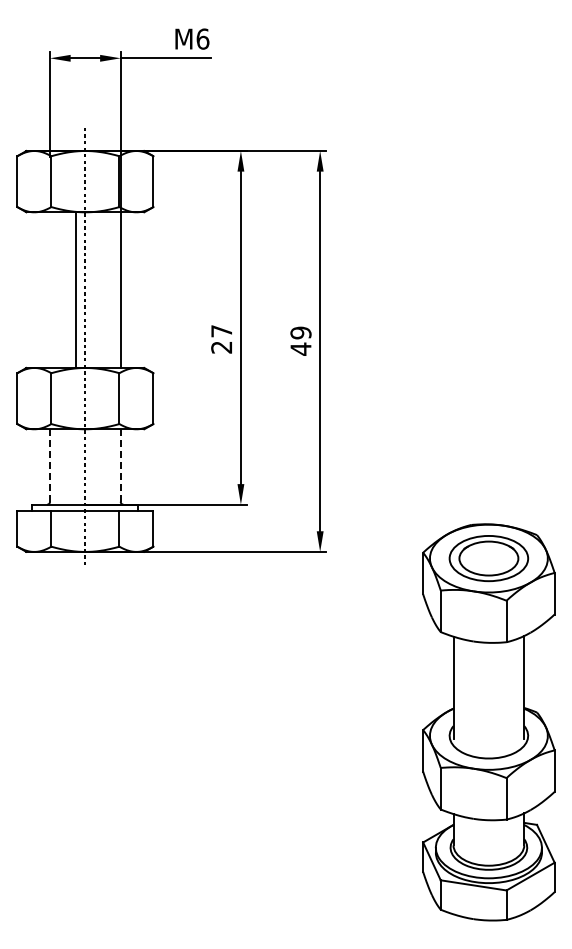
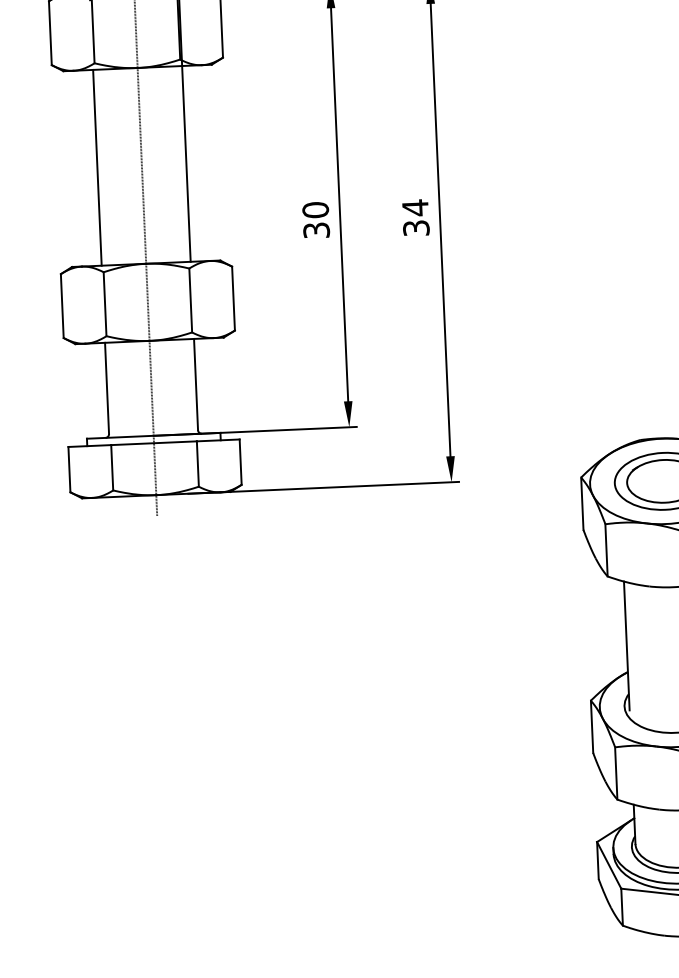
line: (76, 289) -> (98, 167), moved
text: (221, 338) -> (315, 219), 27 -> 30
text: (300, 340) -> (415, 217), 49 -> 34
line: (50, 465) -> (107, 388), dashed -> solid
line: (120, 465) -> (195, 384), dashed -> solid

